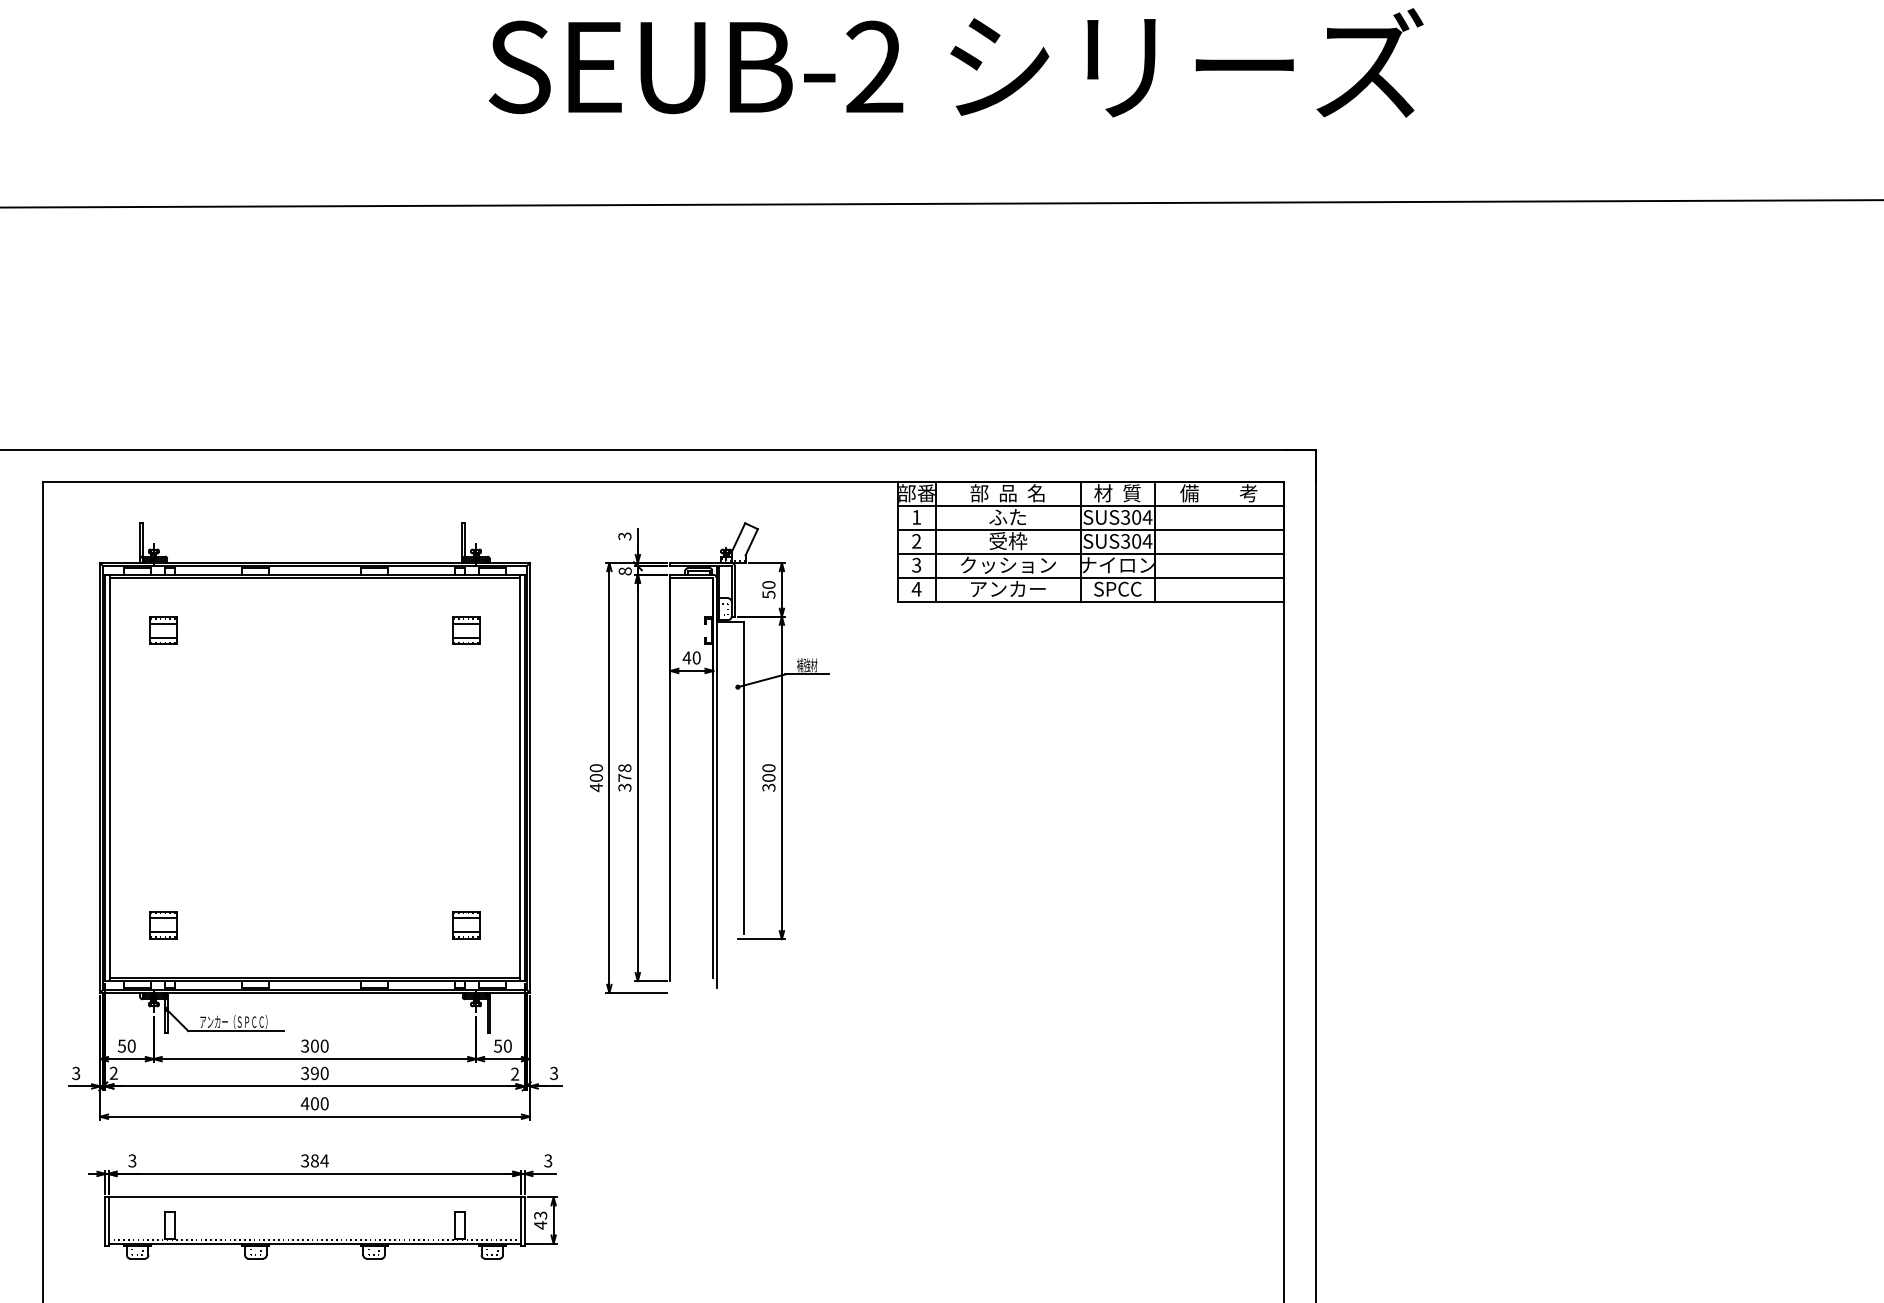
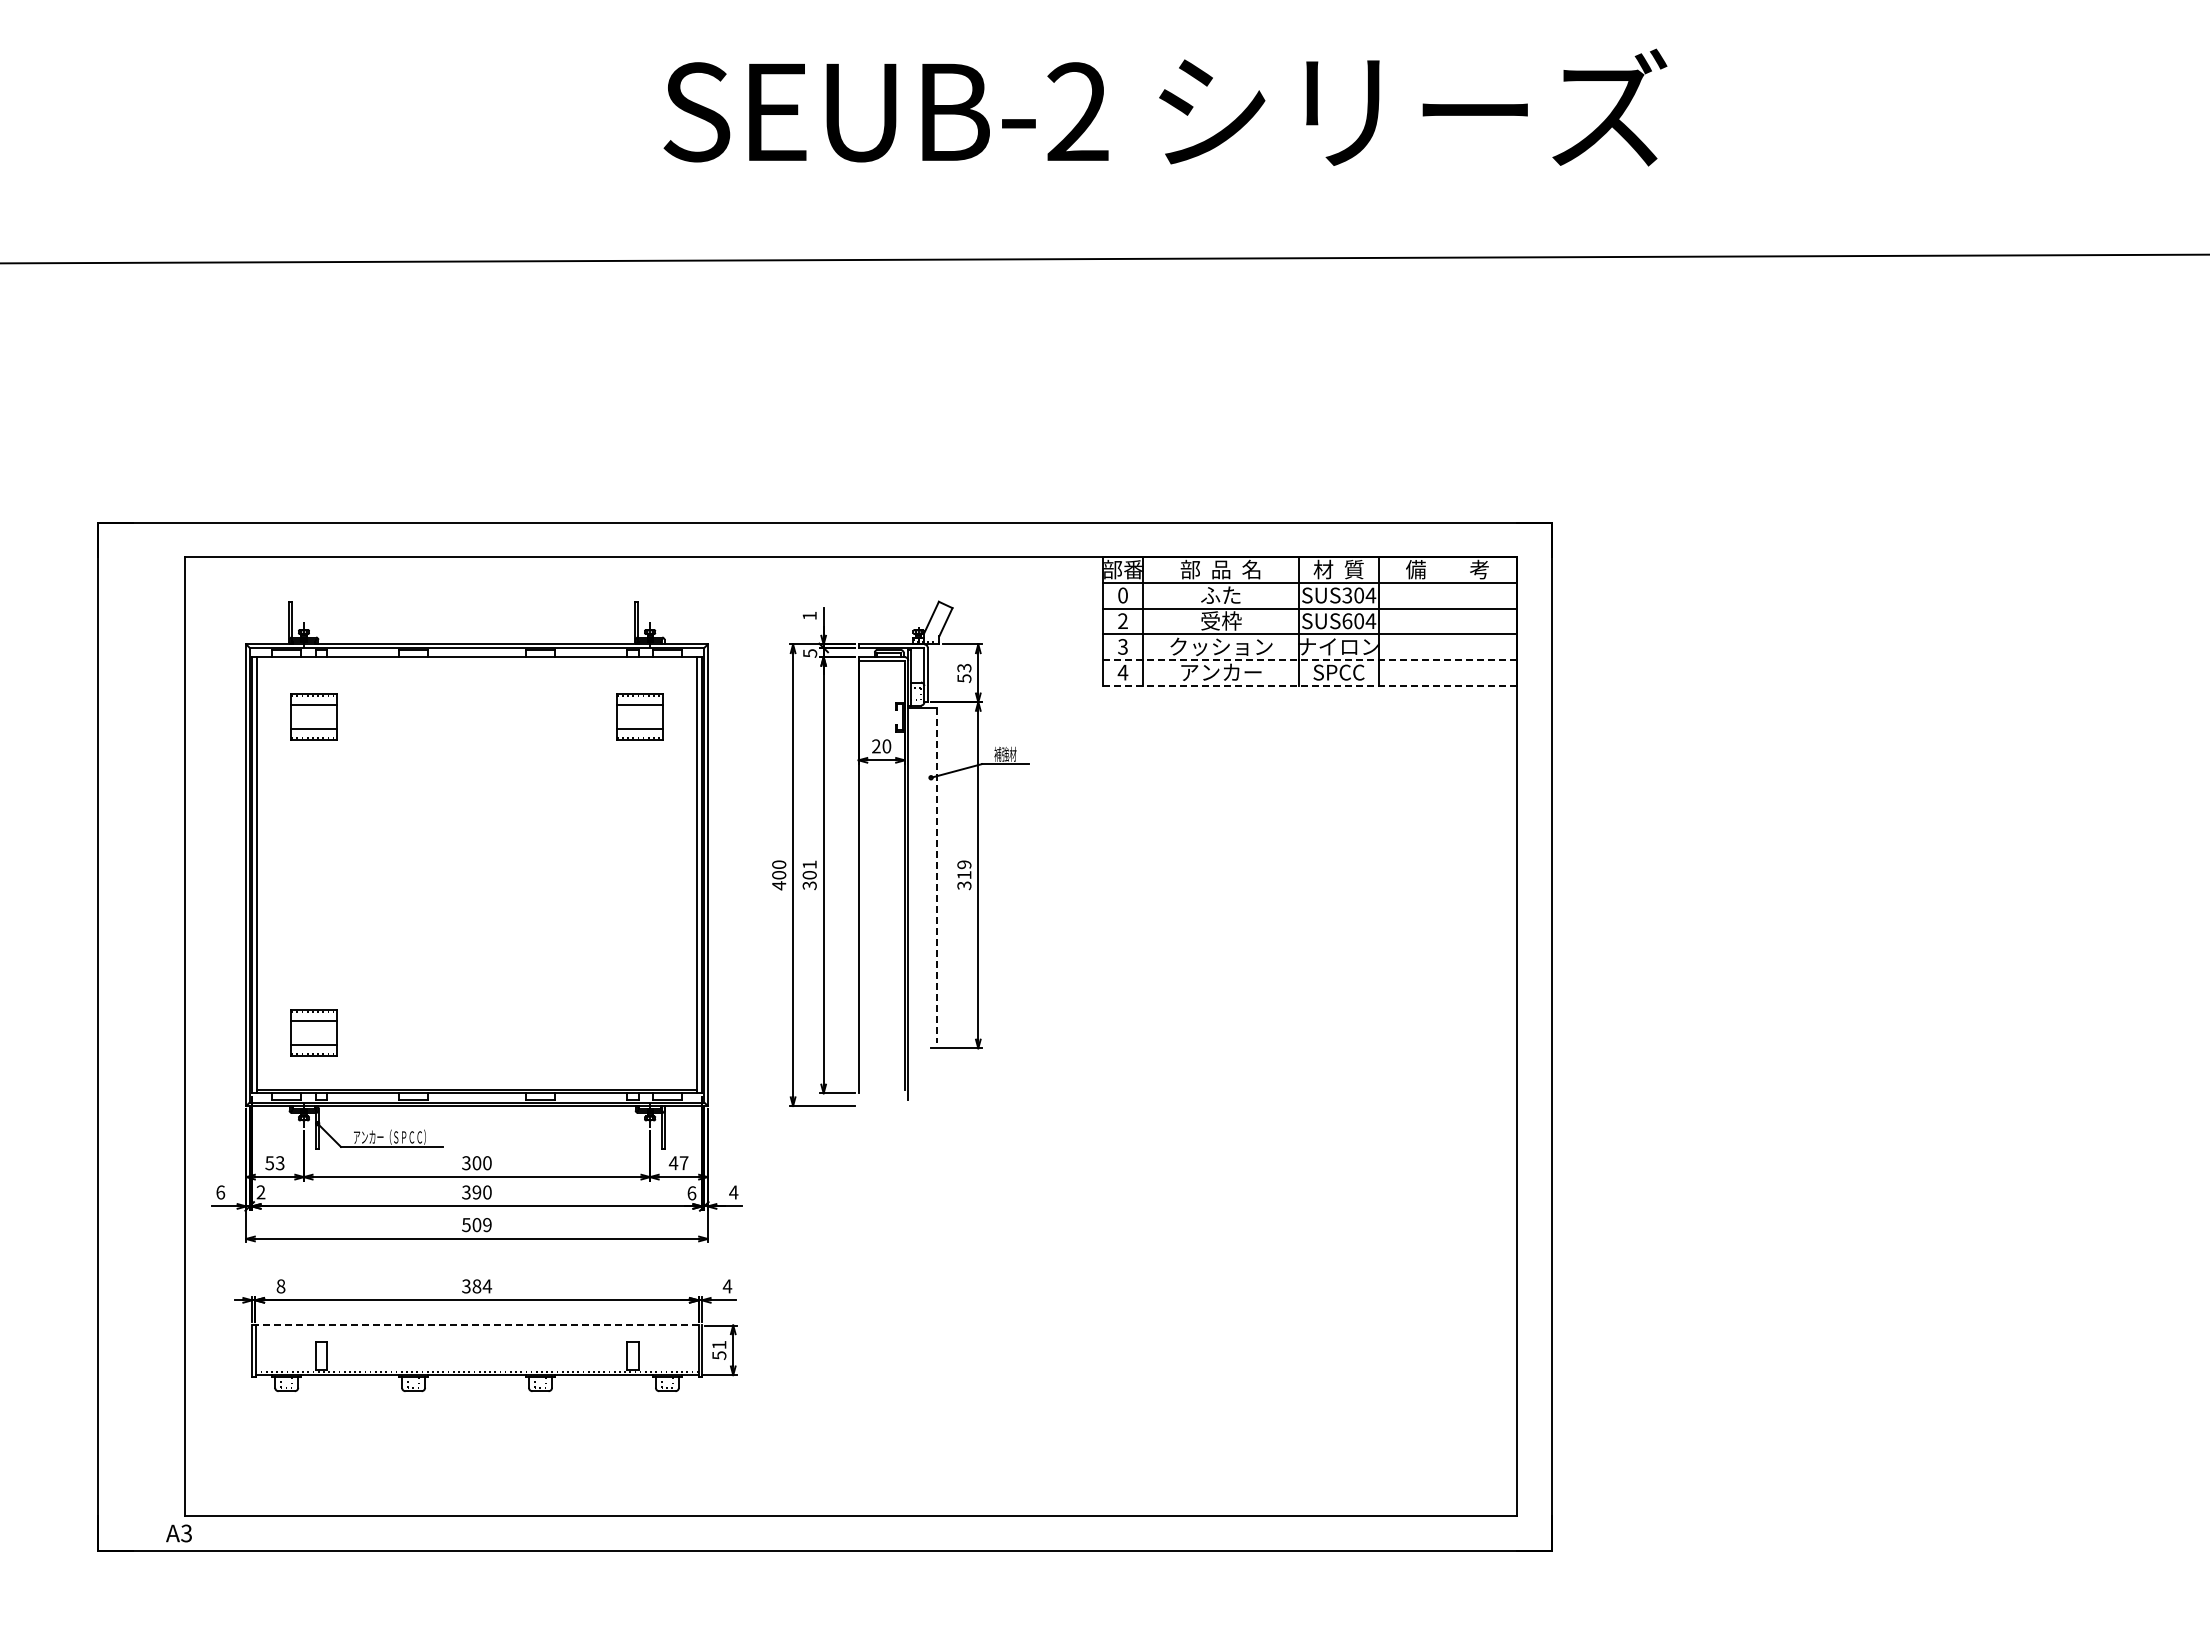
text: (916, 517) -> (1122, 595), 1 -> 0
text: (624, 536) -> (809, 615), 3 -> 1
text: (1125, 541) -> (1347, 621), SUS304 -> SUS604
text: (625, 571) -> (810, 653), 8 -> 5
line: (314, 577) -> (476, 660), removed
line: (1091, 577) -> (1310, 660), solid -> dashed
text: (769, 584) -> (964, 667), 50 -> 53
line: (1090, 601) -> (1309, 685), solid -> dashed
part: (163, 631) -> (314, 717), size x1.6
part: (466, 631) -> (639, 717), size x1.6
text: (687, 658) -> (876, 746), 40 -> 20
text: (624, 772) -> (809, 869), 378 -> 301
text: (769, 772) -> (964, 869), 300 -> 319
line: (743, 778) -> (937, 875), solid -> dashed
part: (163, 925) -> (314, 1033), size x1.6
part: (466, 925) -> (639, 1033), removed
text: (131, 1046) -> (279, 1163), 50 -> 53
text: (502, 1046) -> (678, 1163), 50 -> 47
text: (76, 1073) -> (220, 1192), 3 -> 6
text: (553, 1073) -> (733, 1192), 3 -> 4
text: (514, 1074) -> (691, 1193), 2 -> 6
text: (314, 1104) -> (476, 1225), 400 -> 509
text: (131, 1161) -> (280, 1286), 3 -> 8
text: (548, 1161) -> (727, 1286), 3 -> 4
line: (315, 1197) -> (477, 1325), solid -> dashed
text: (540, 1220) -> (719, 1350), 43 -> 51

